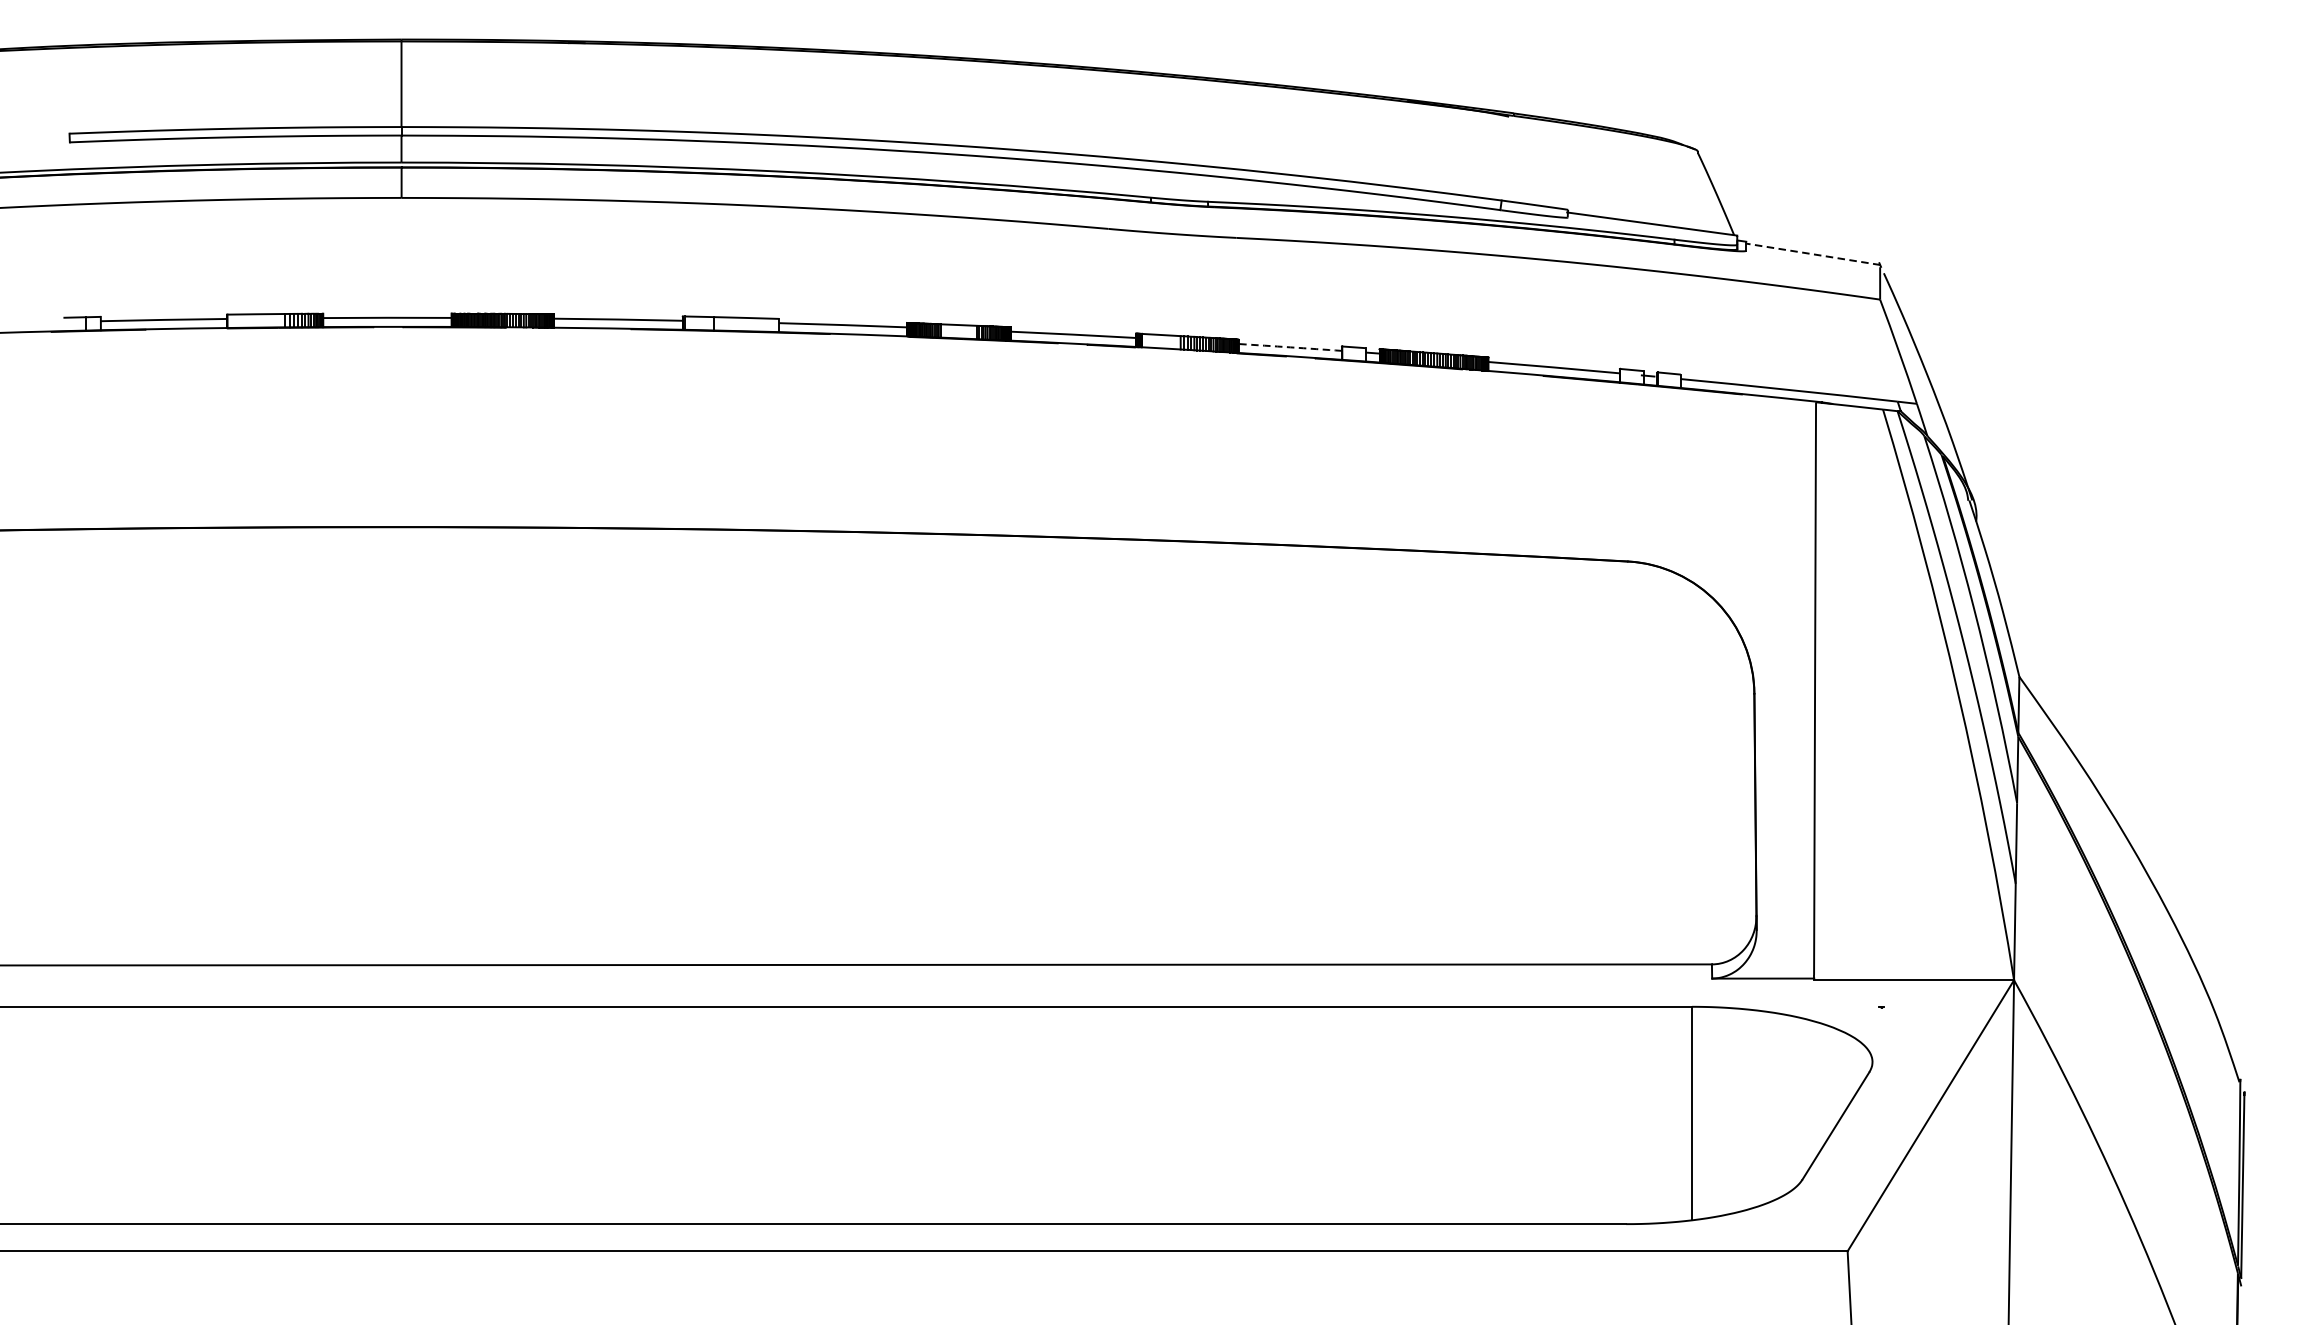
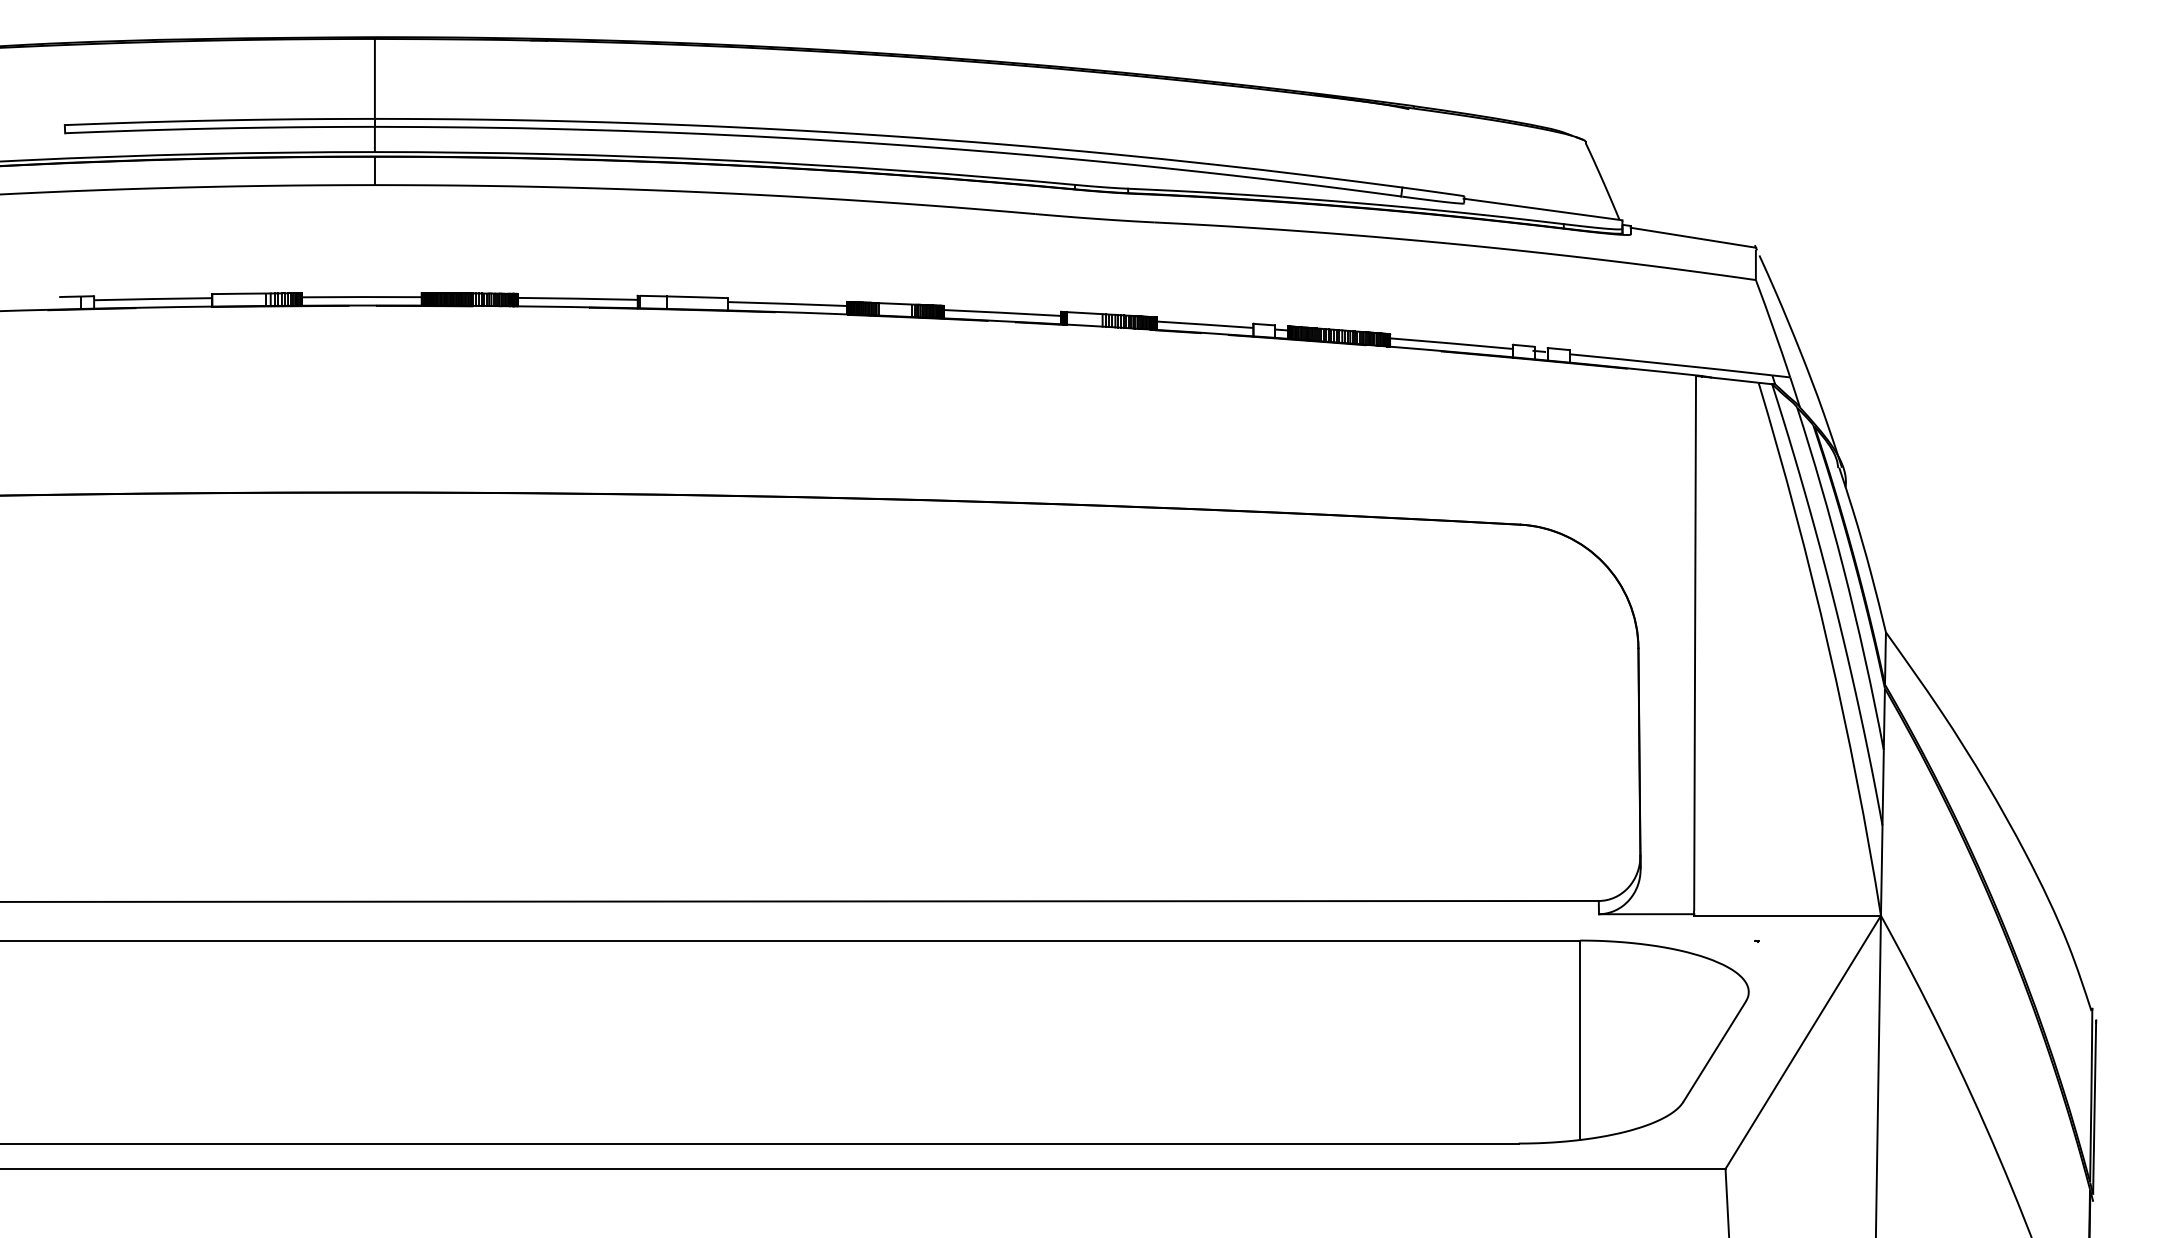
line: (1813, 254) -> (1693, 237), dashed -> solid
arc: (1290, 347) -> (1205, 324), dashed -> solid

